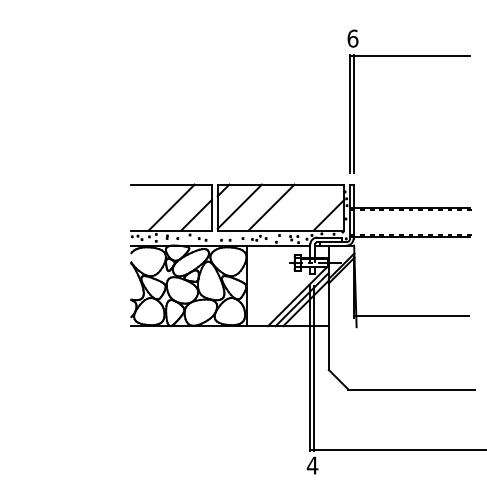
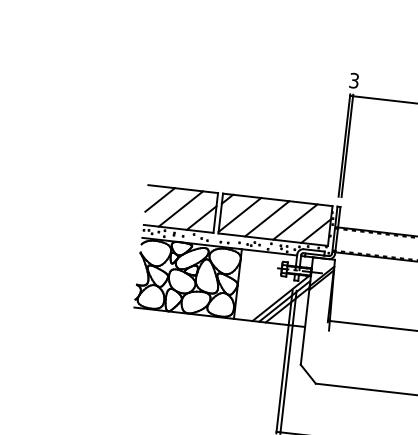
text: (352, 38) -> (353, 80), 6 -> 3
line: (146, 199) -> (159, 199), added
line: (304, 207) -> (295, 222), added

